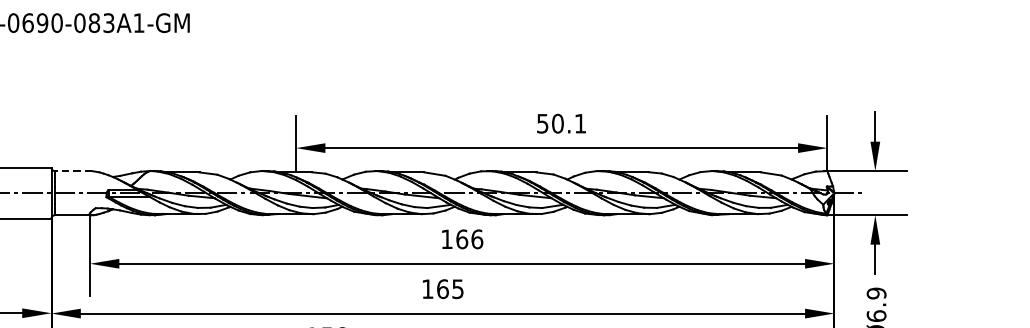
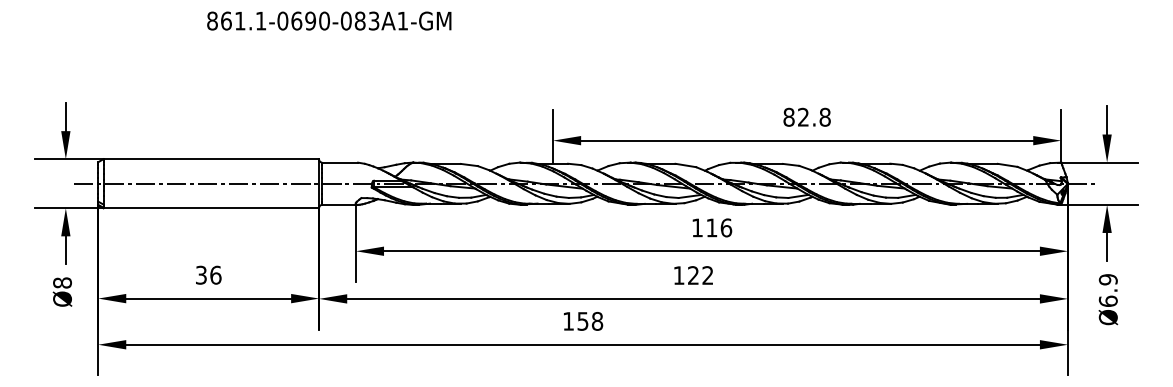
text: (561, 122) -> (806, 116), 50.1 -> 82.8
line: (73, 170) -> (340, 162), dashed -> solid
text: (461, 238) -> (711, 227), 166 -> 116
text: (450, 289) -> (700, 275), 165 -> 122

